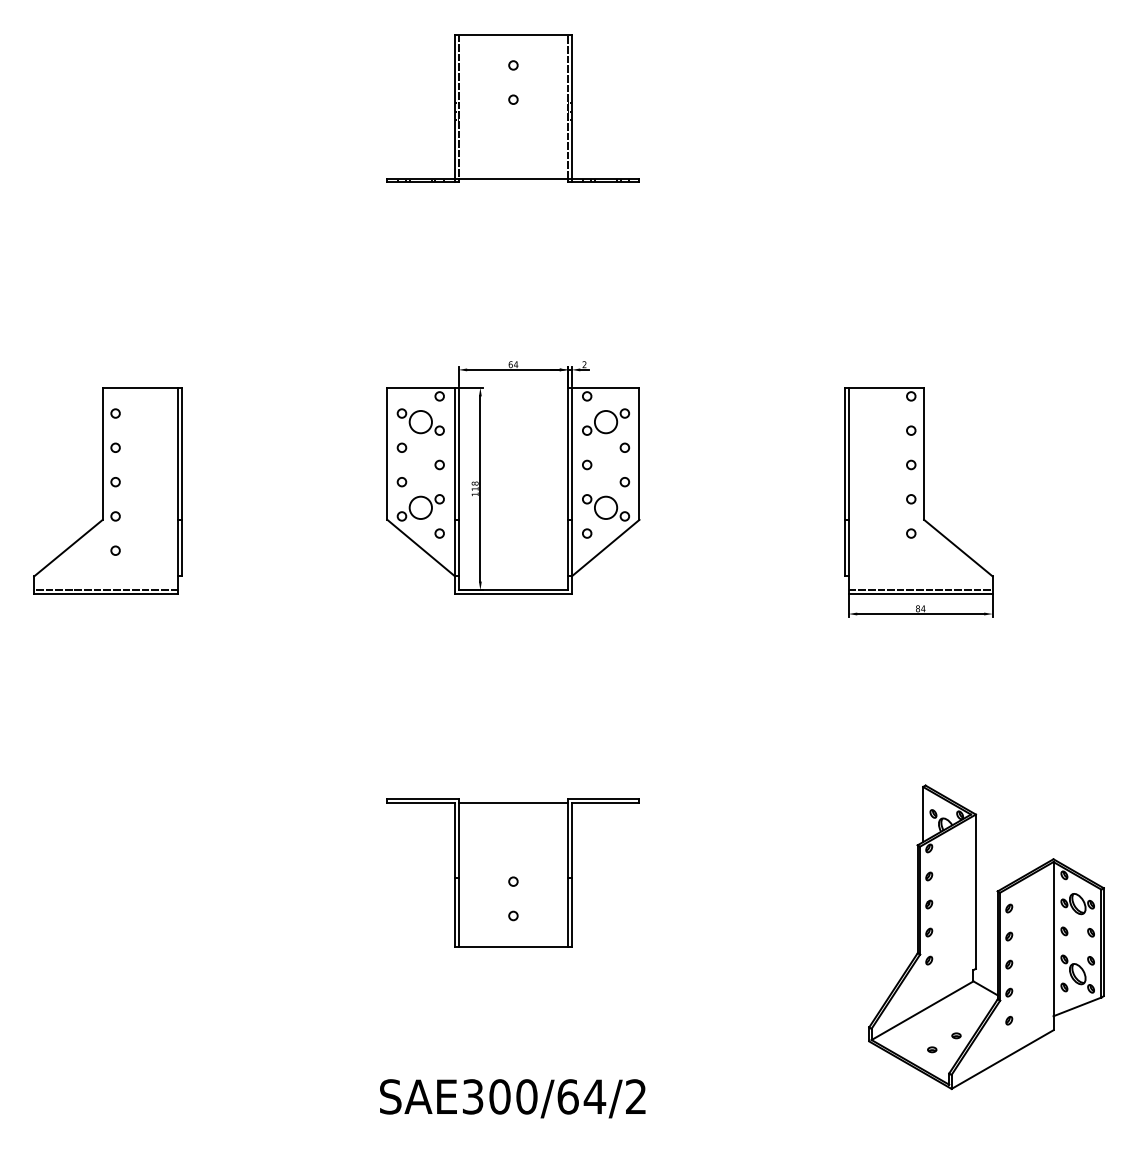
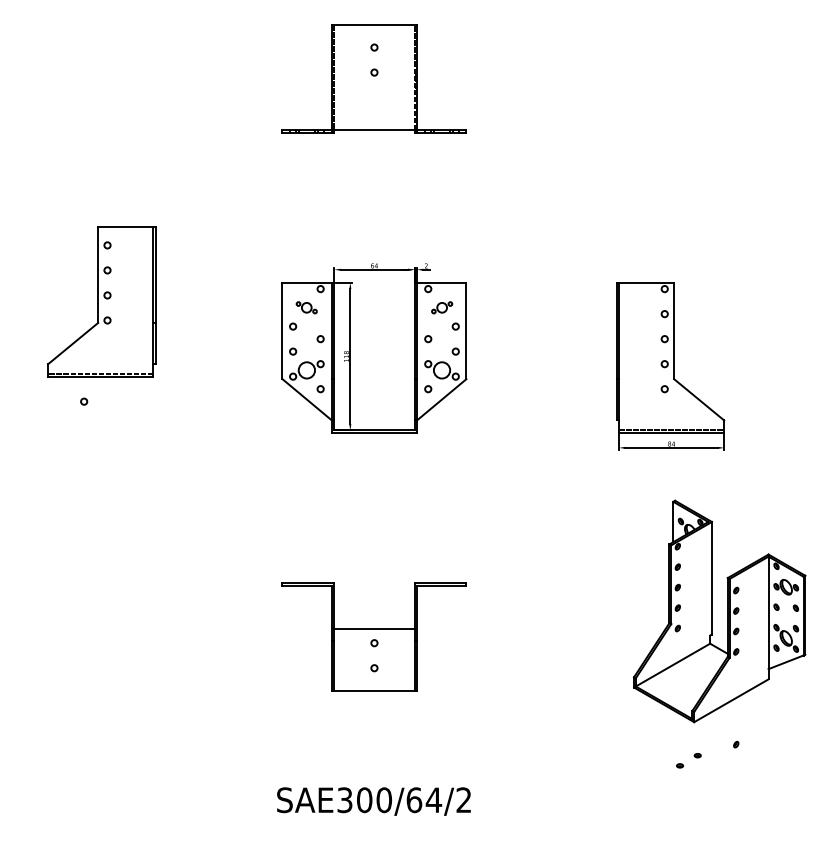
part: (420, 421) -> (306, 307), size x0.6
part: (606, 421) -> (442, 307), size x0.6
part: (107, 490) -> (101, 301), moved
line: (513, 802) -> (374, 629), moved
part: (976, 936) -> (712, 610), moved

